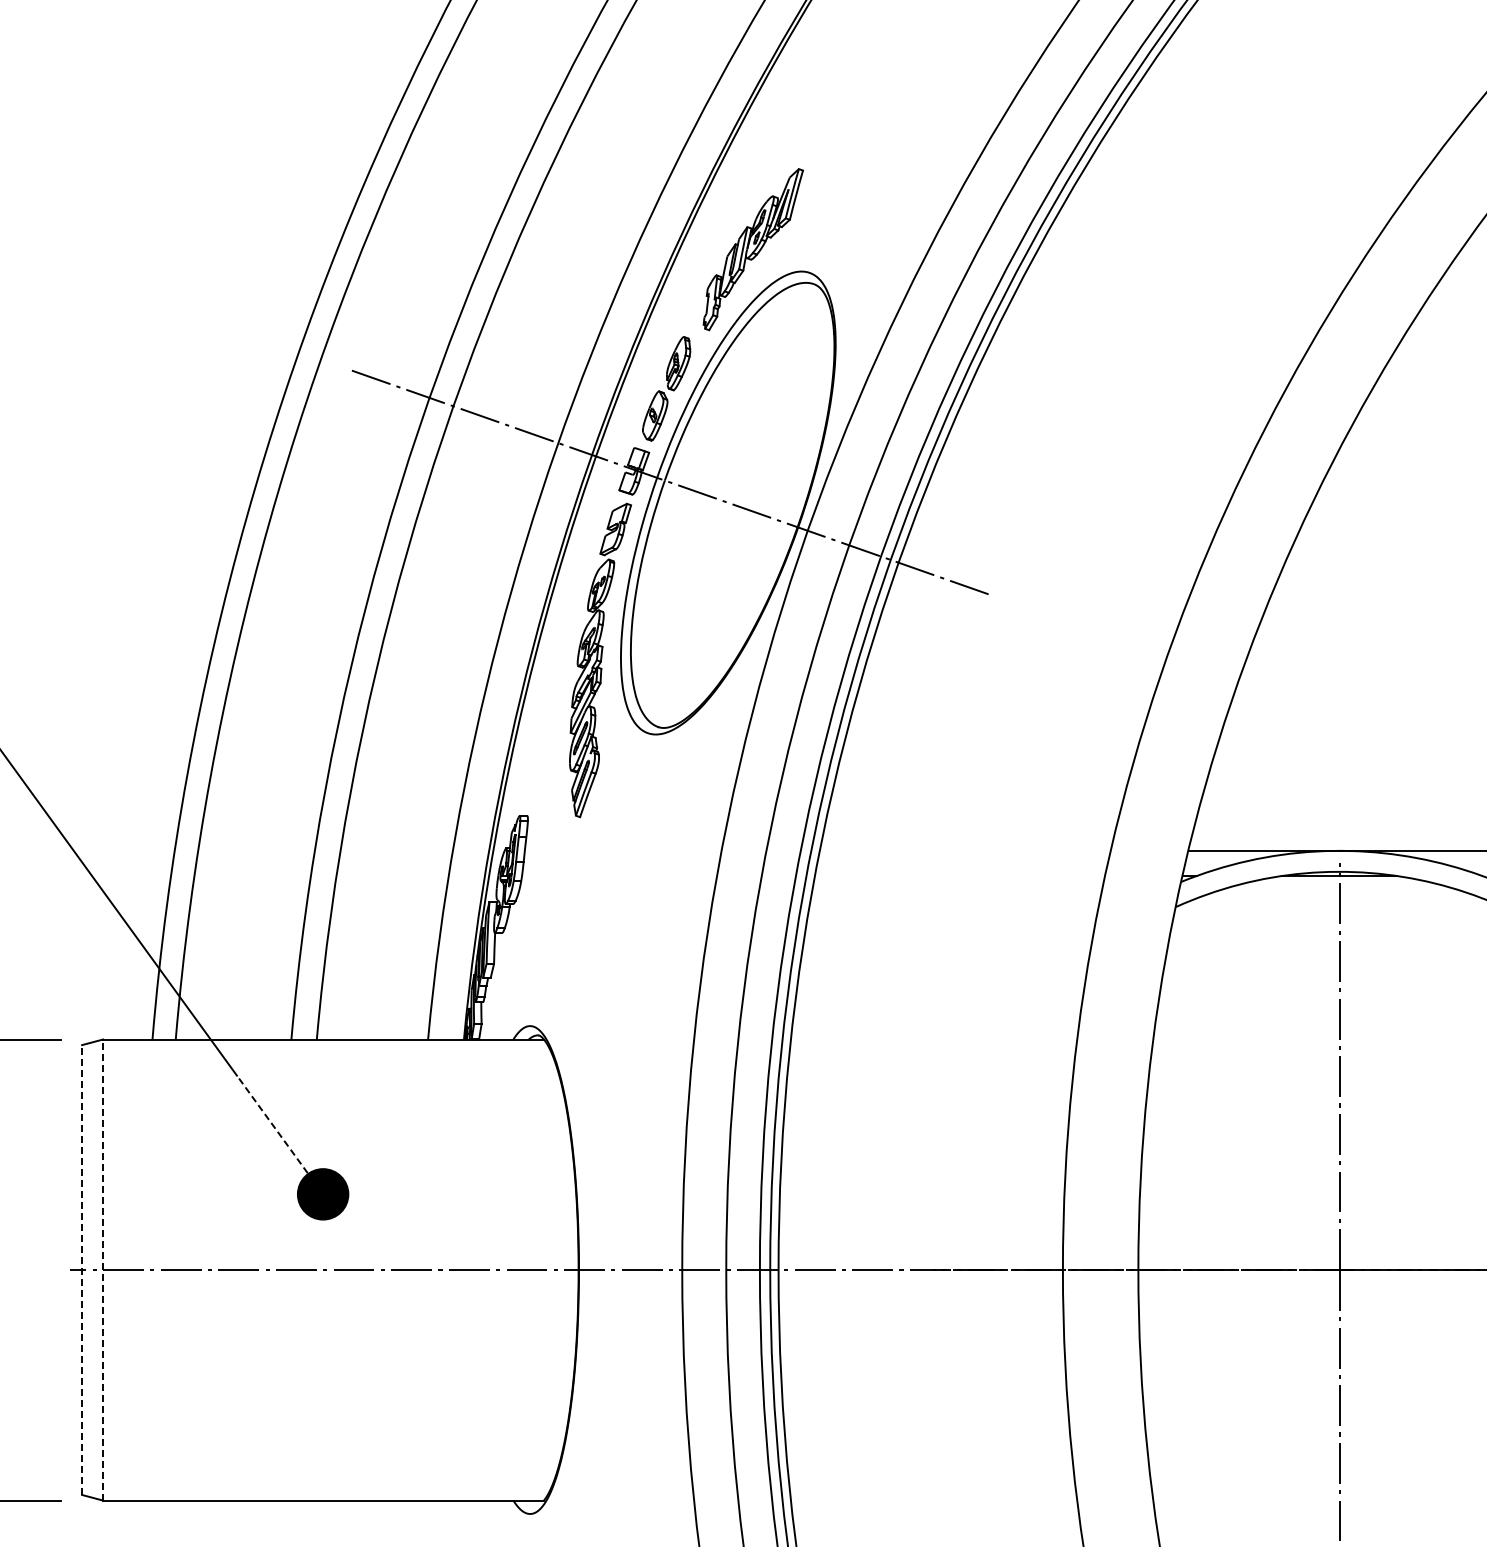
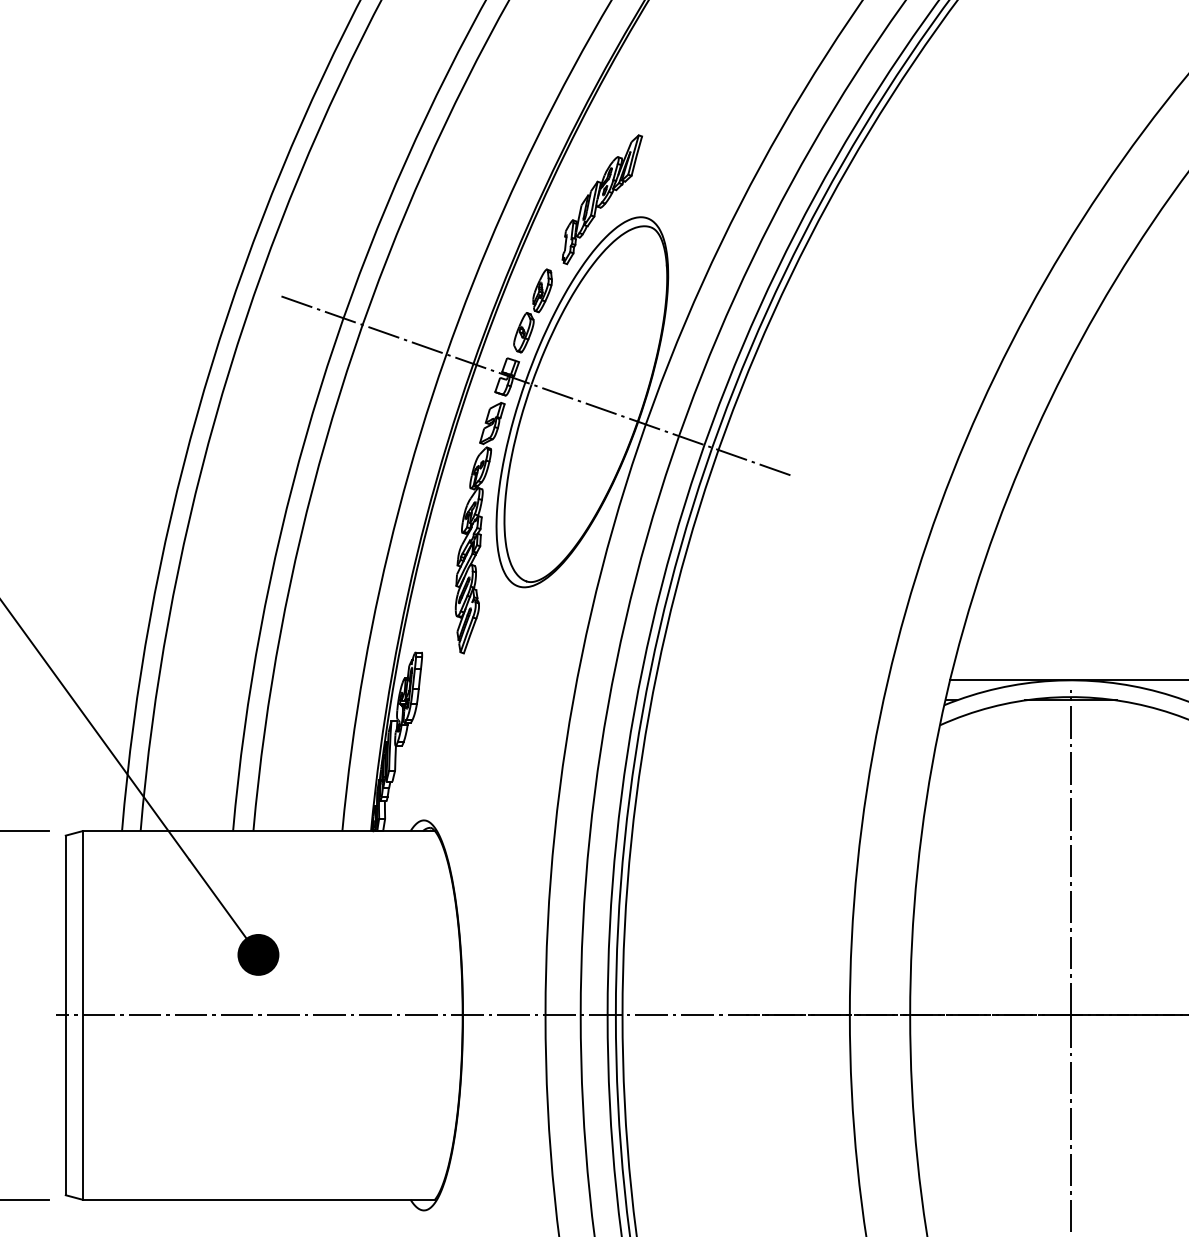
line: (272, 1124) -> (217, 899), dashed -> solid
line: (82, 1270) -> (66, 1015), dashed -> solid
line: (103, 1270) -> (82, 1015), dashed -> solid

